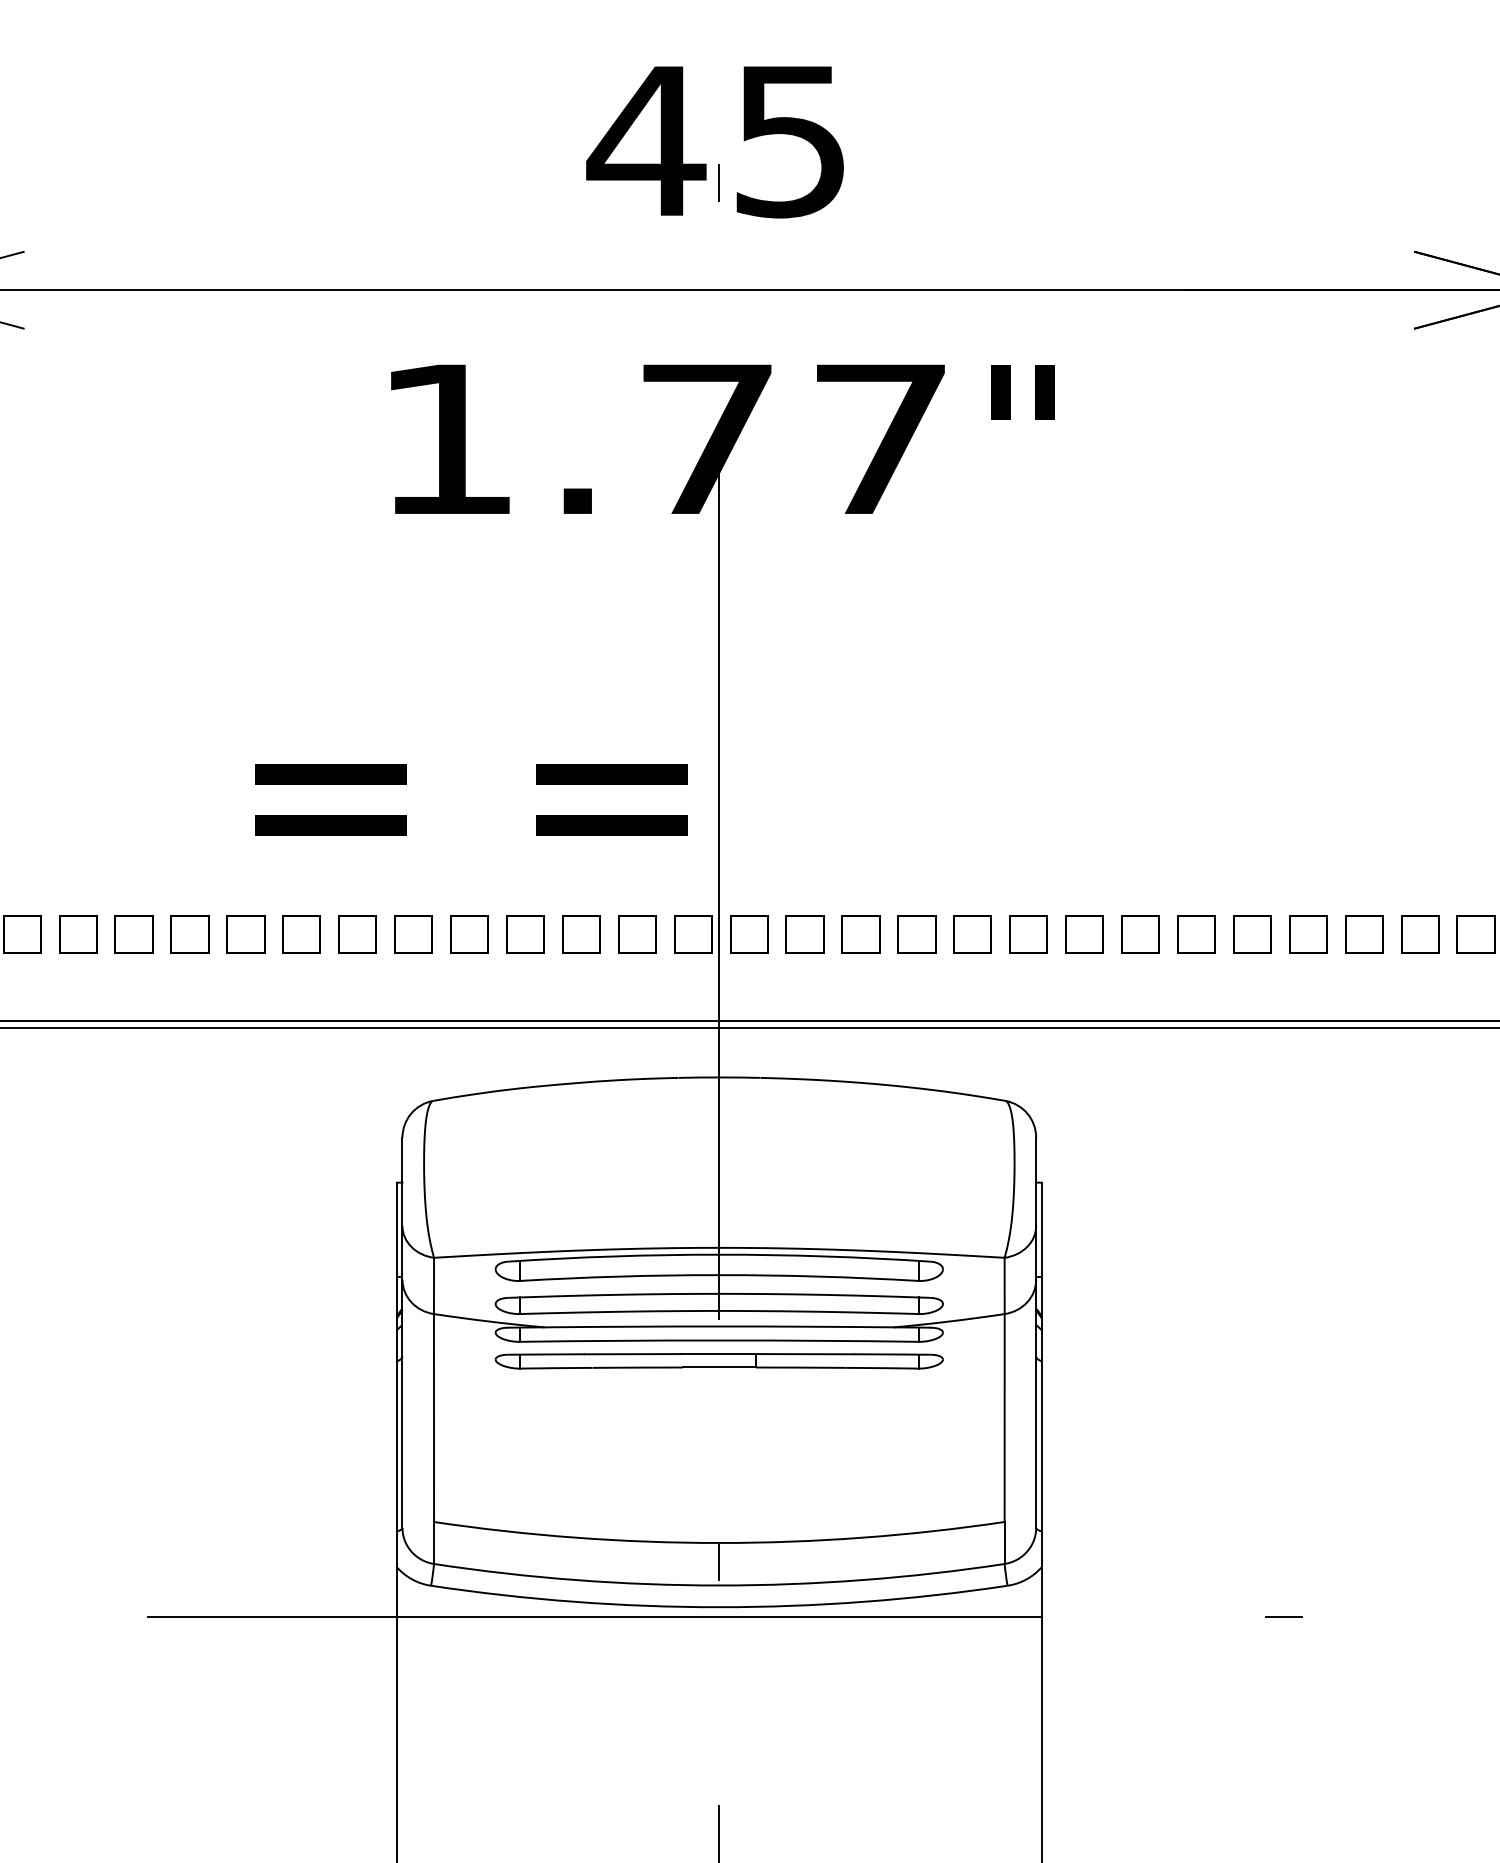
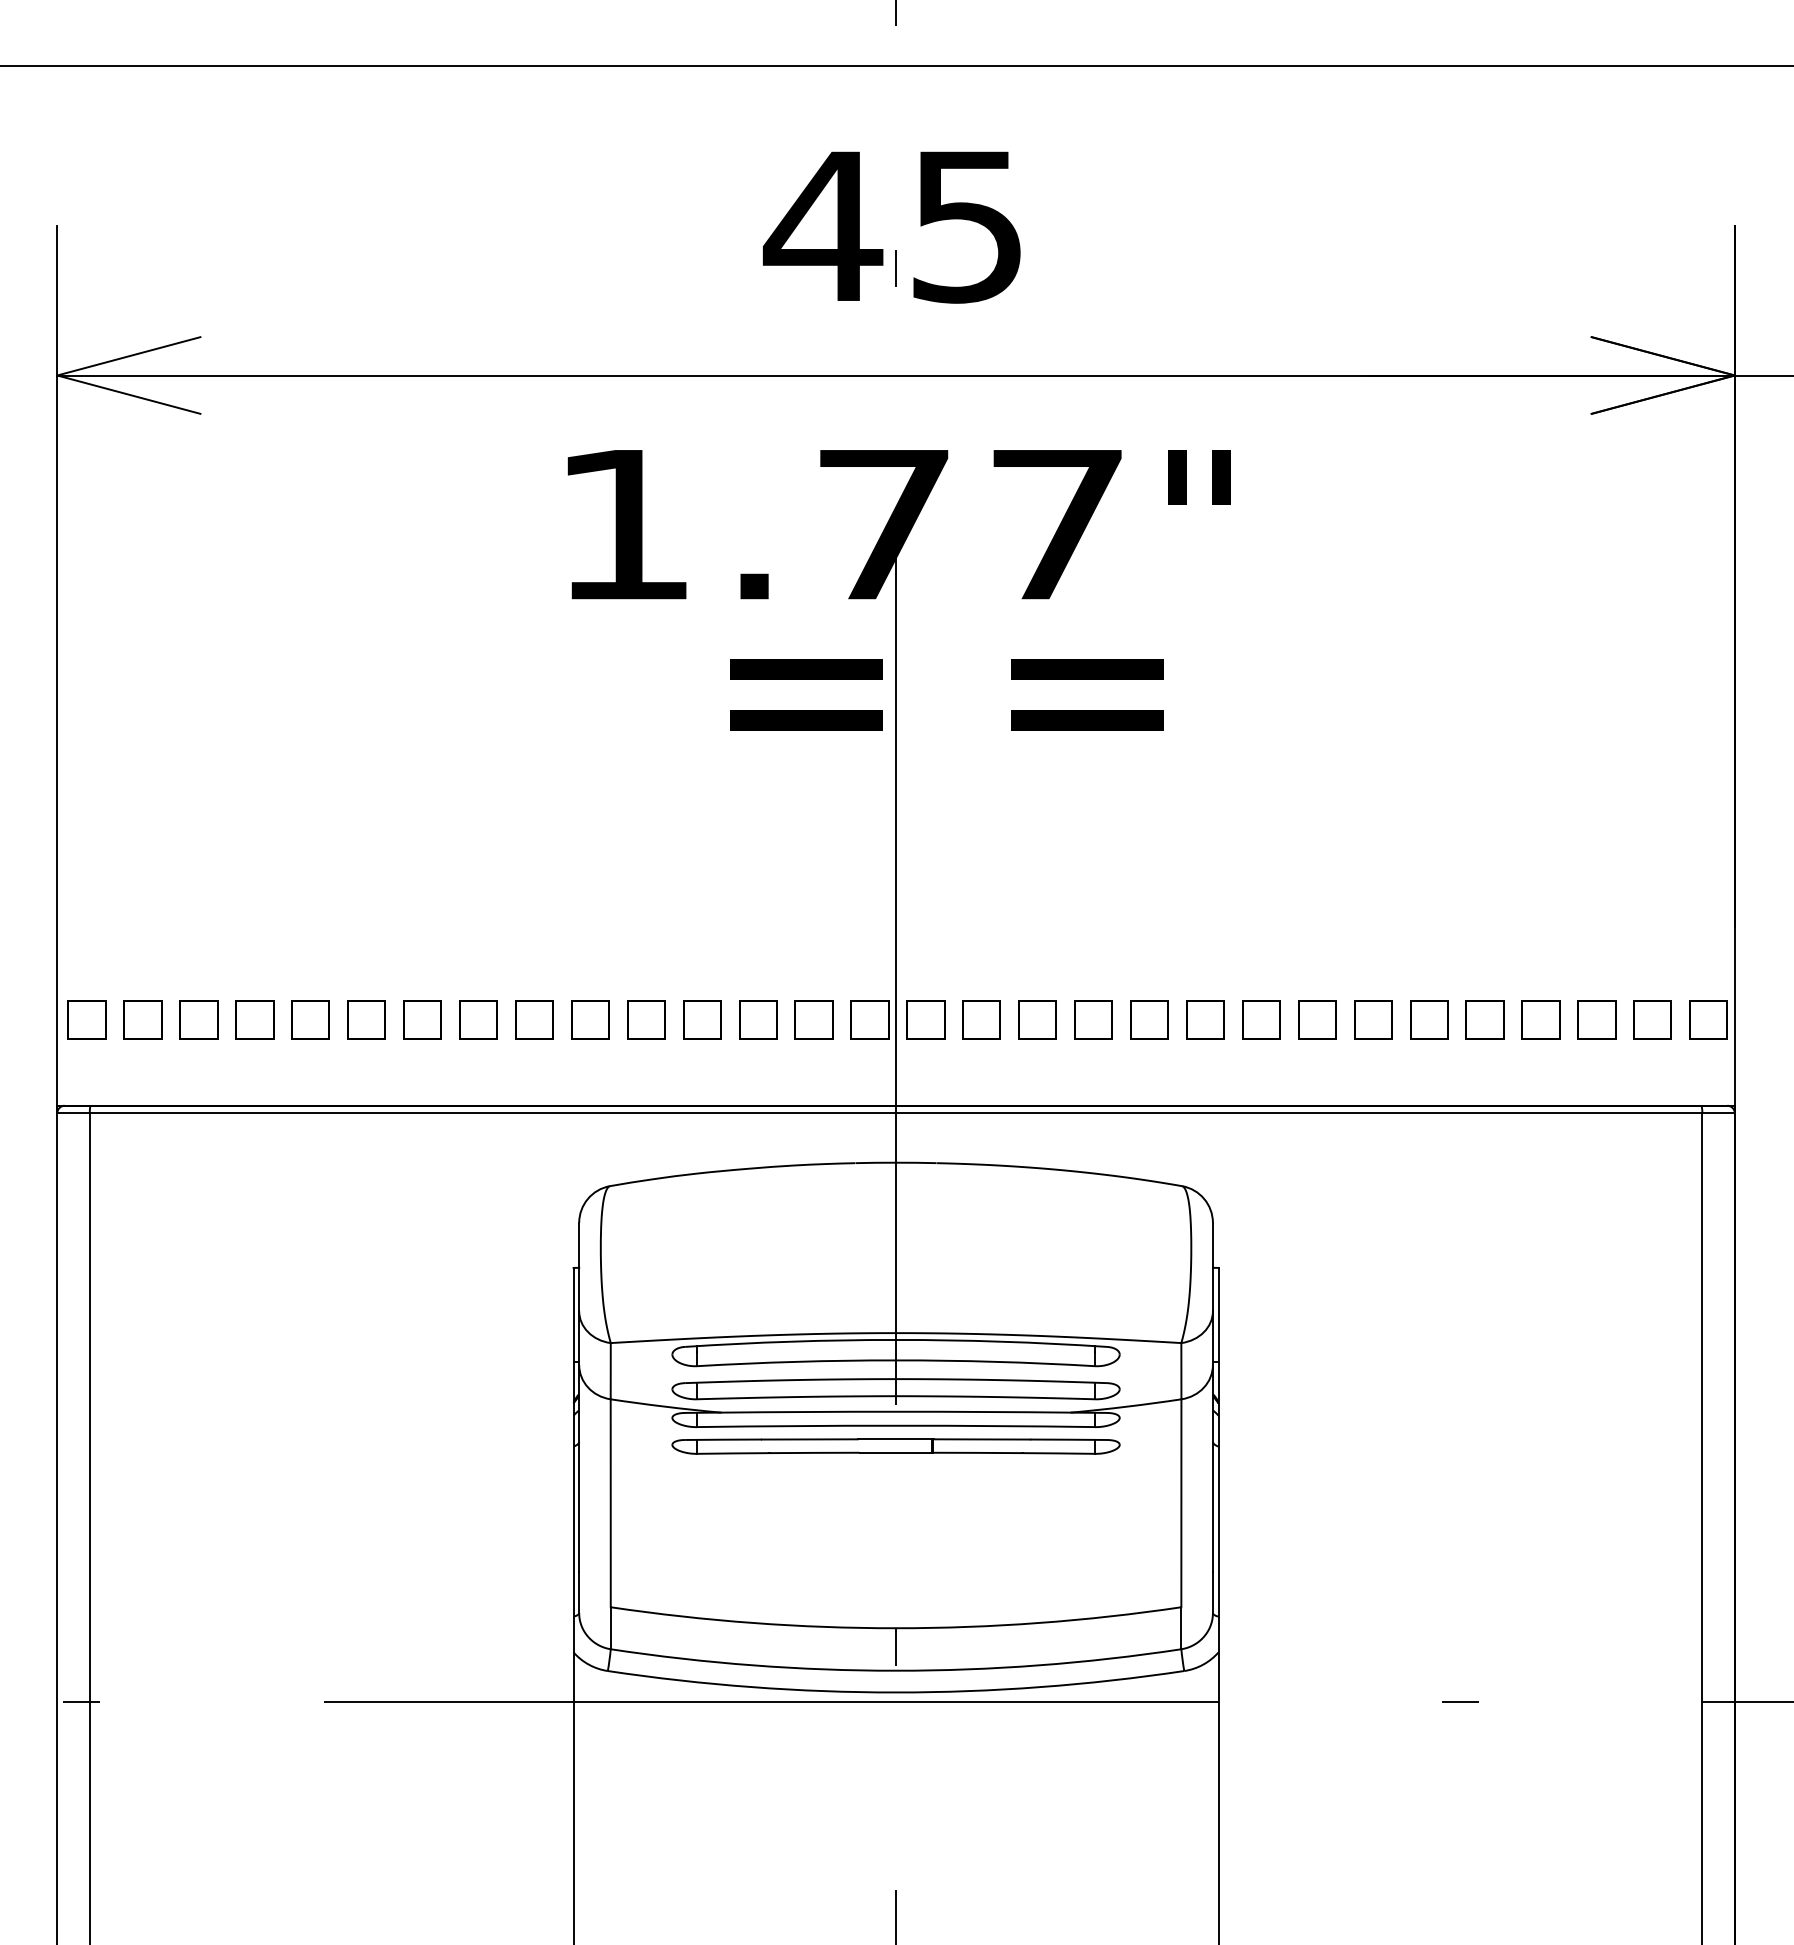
text: (470, 799) -> (946, 694), moved

